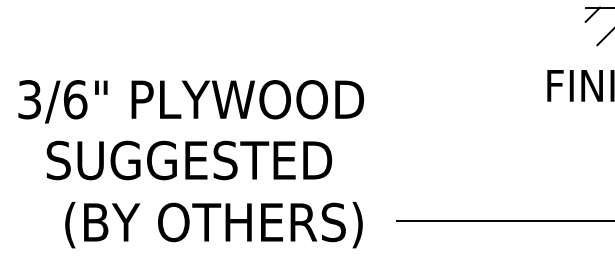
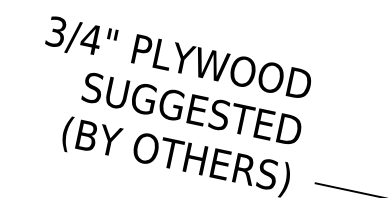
text: (75, 99) -> (91, 39), 3/6" -> 3/4"
text: (188, 160) -> (191, 109), moved

